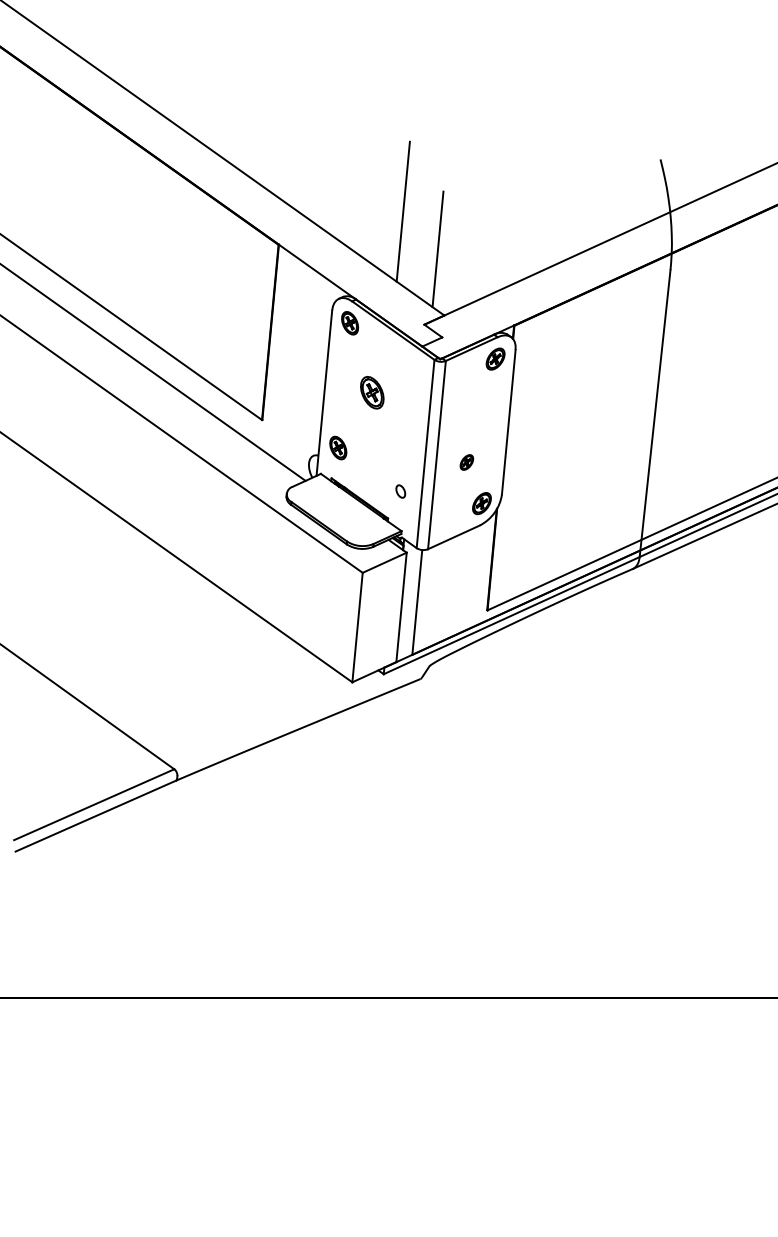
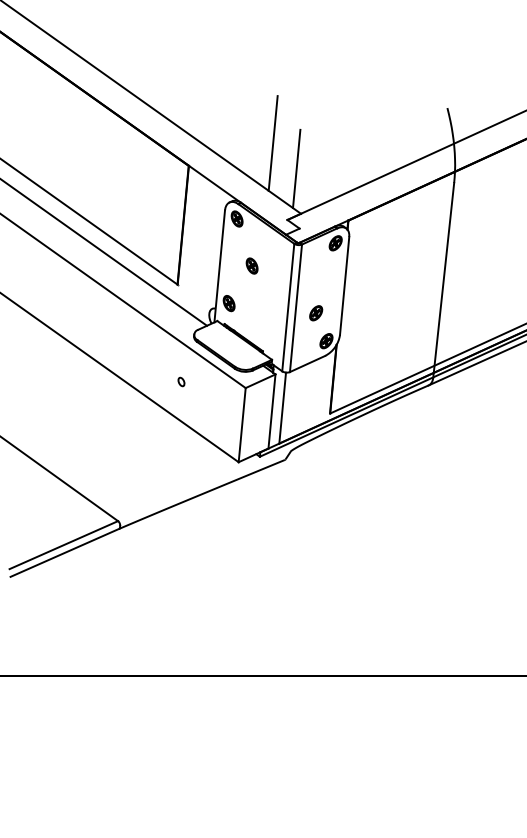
part: (371, 391) -> (251, 265), size x0.71
part: (467, 462) -> (316, 313), size x1.43
part: (400, 490) -> (181, 381), moved

